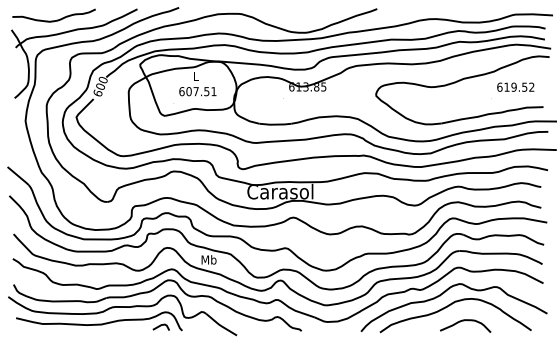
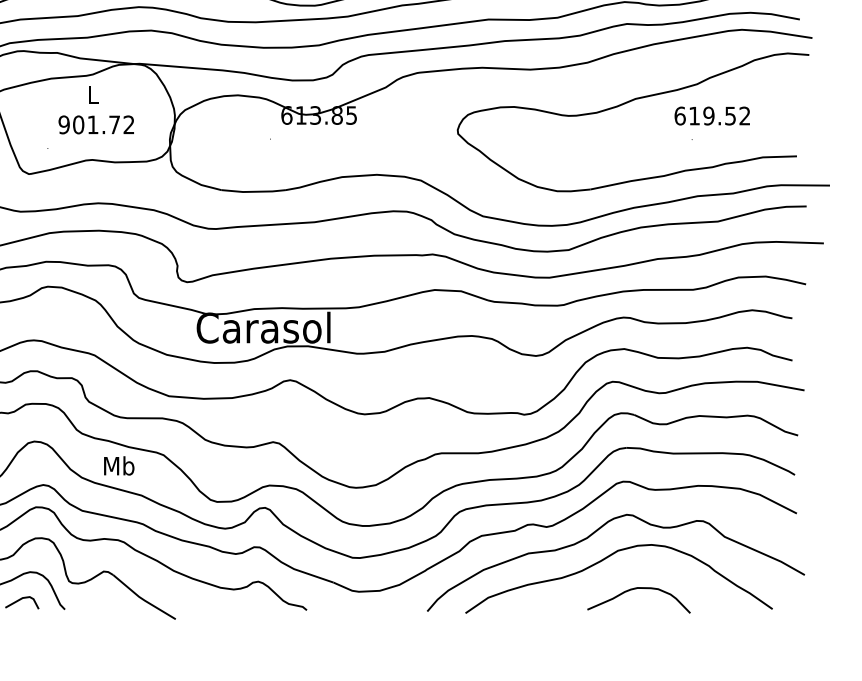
text: (515, 86) -> (711, 114), moved
text: (197, 91) -> (95, 124), 607.51 -> 901.72

